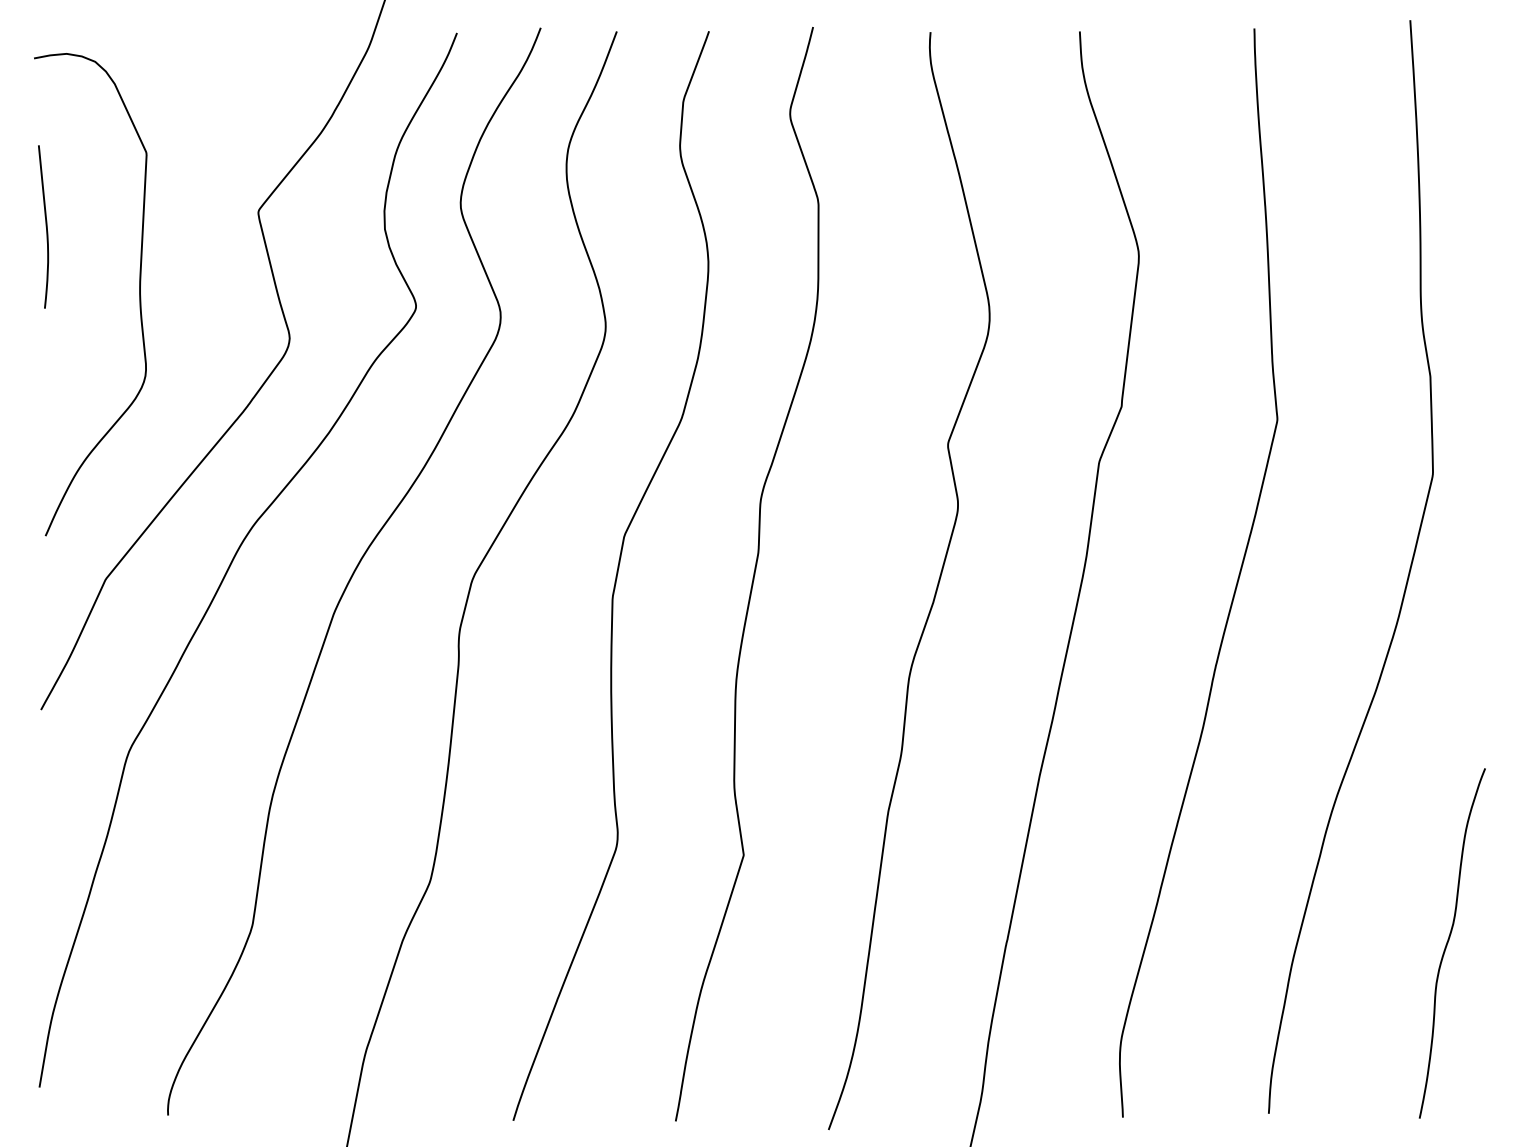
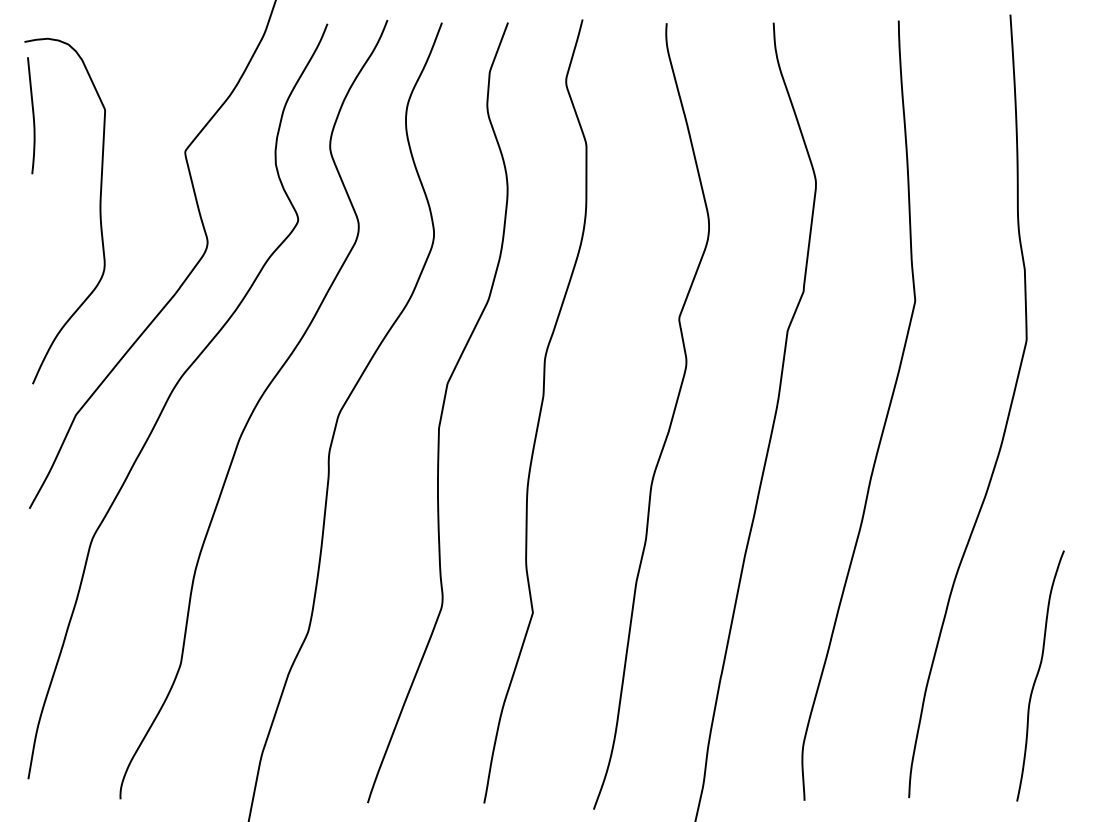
curve: (45, 226) -> (32, 115), moved

